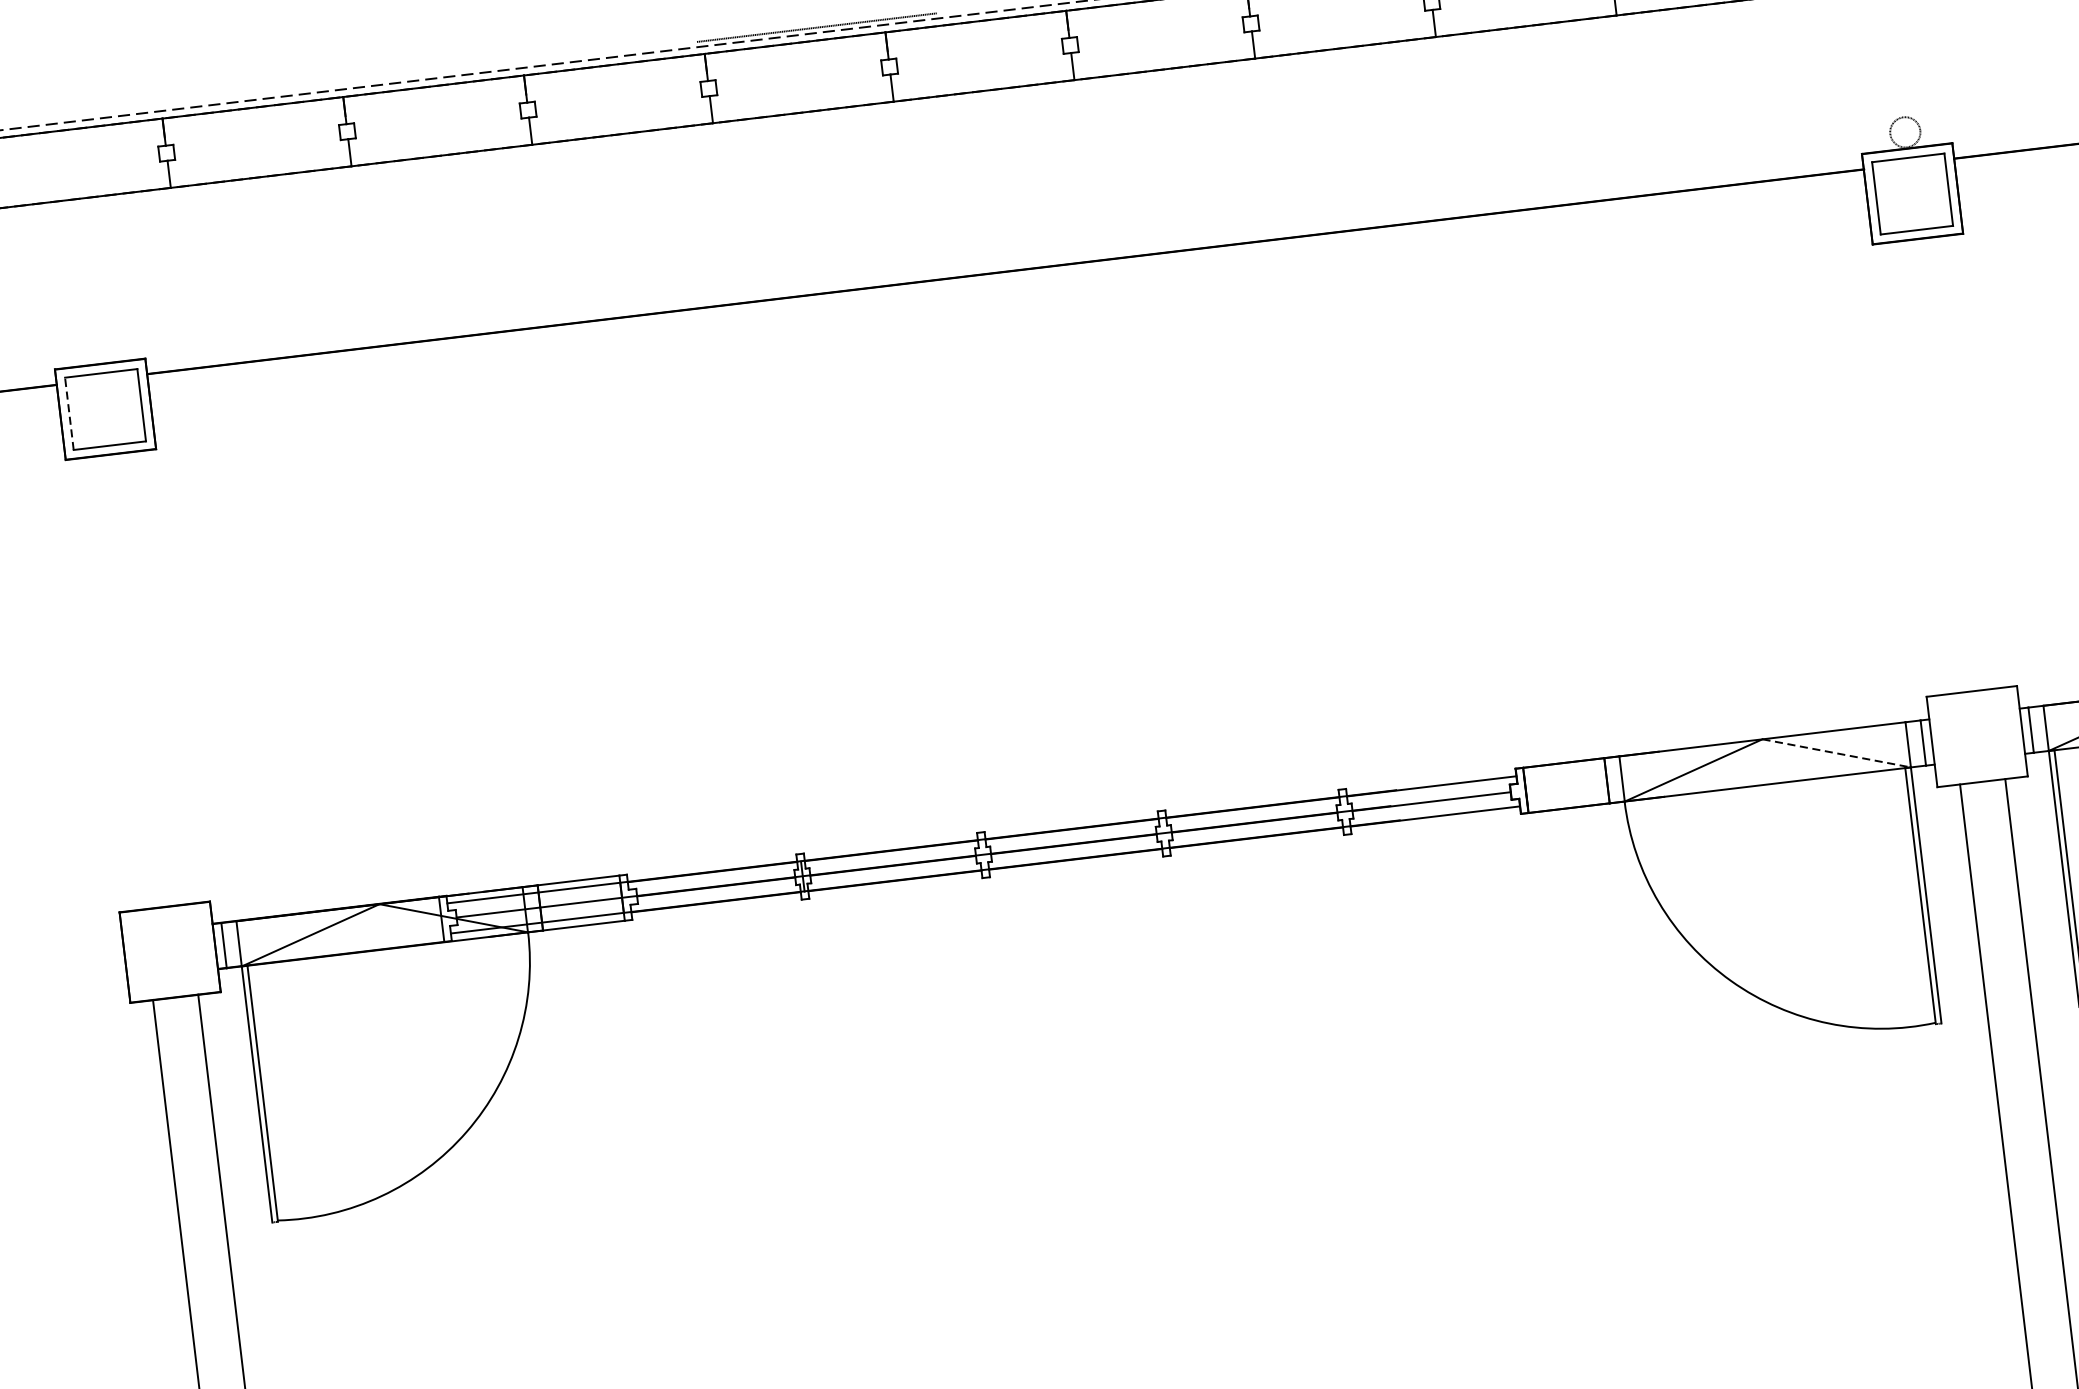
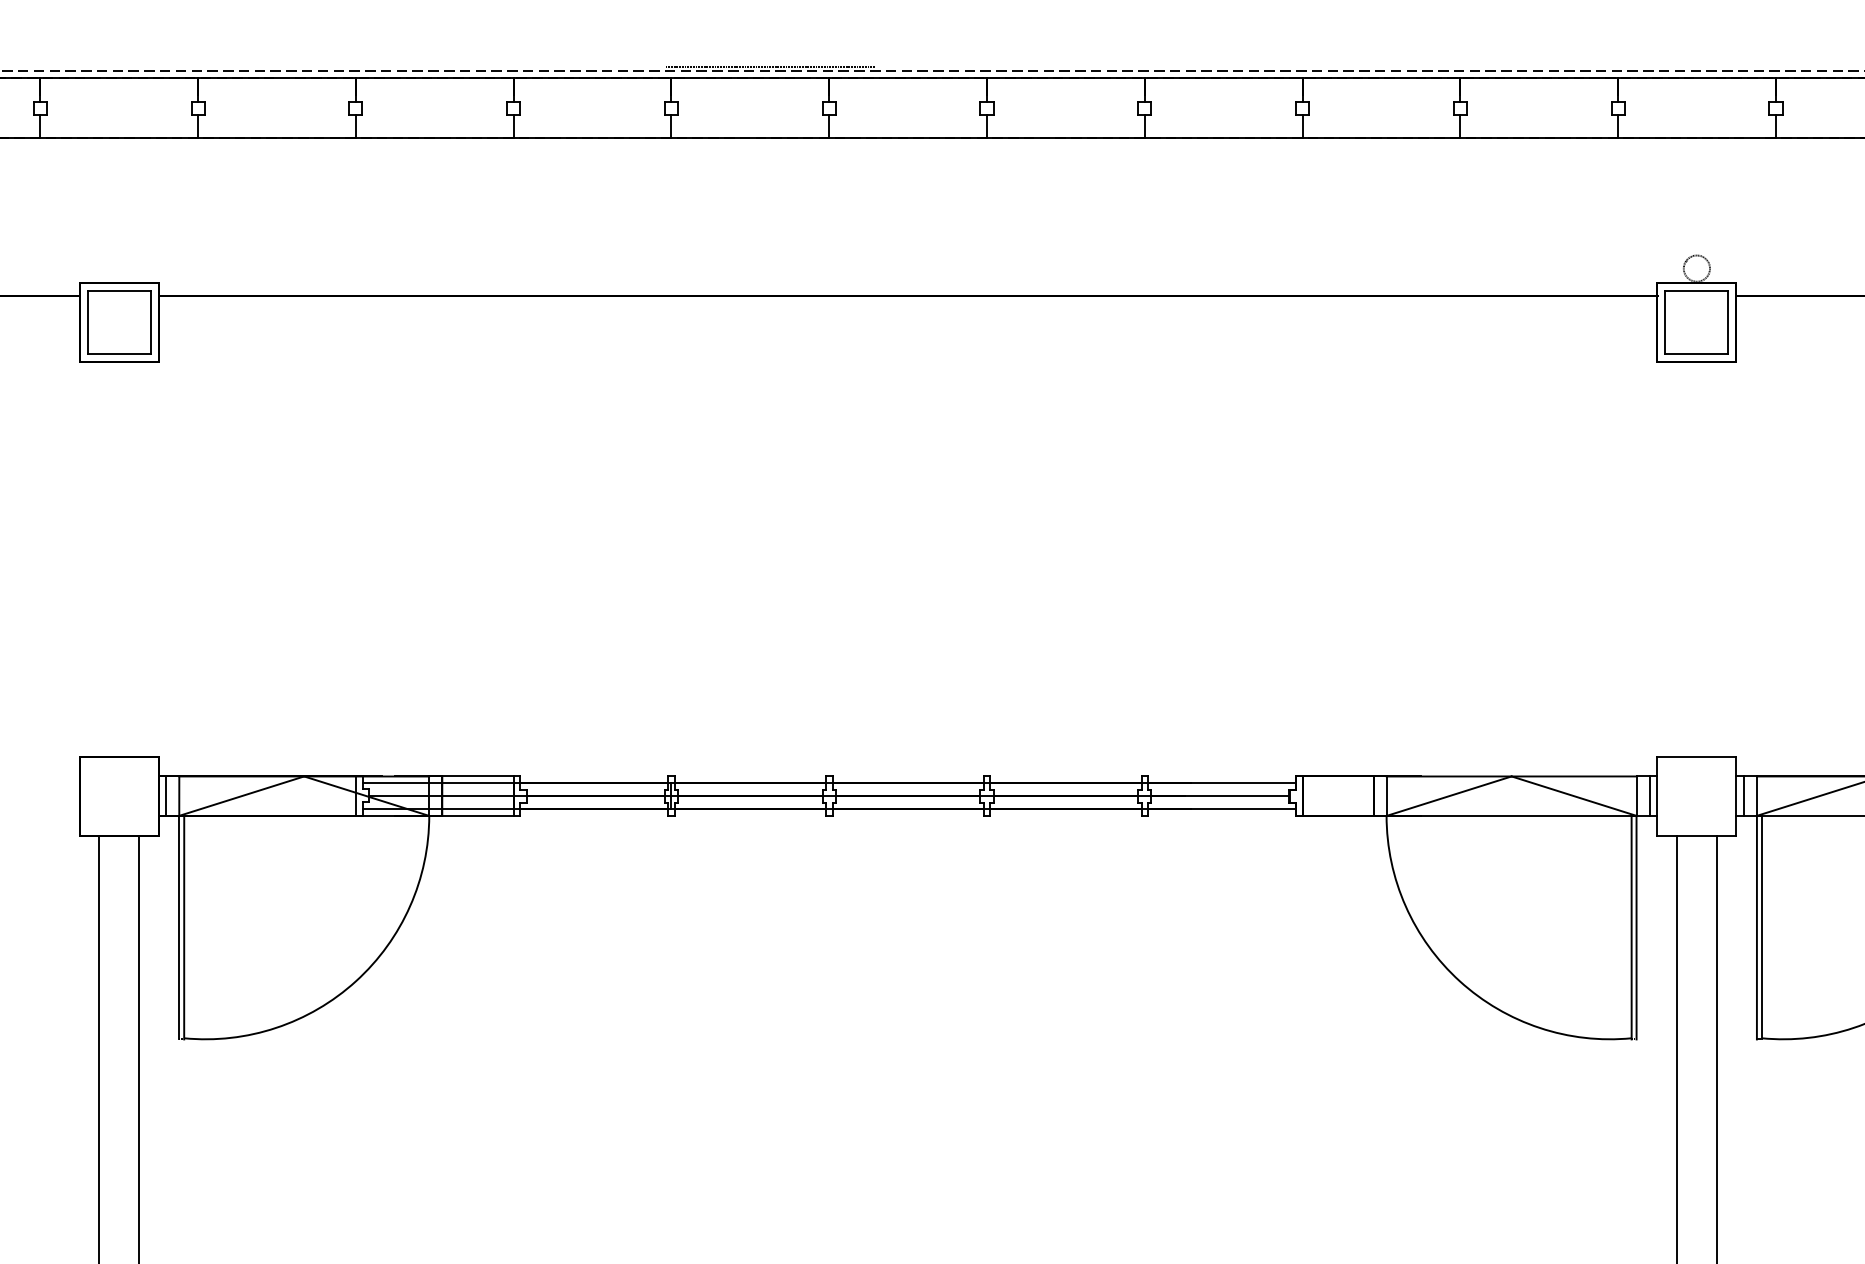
line: (69, 413) -> (87, 322), dashed -> solid
line: (1837, 753) -> (1574, 796), dashed -> solid

